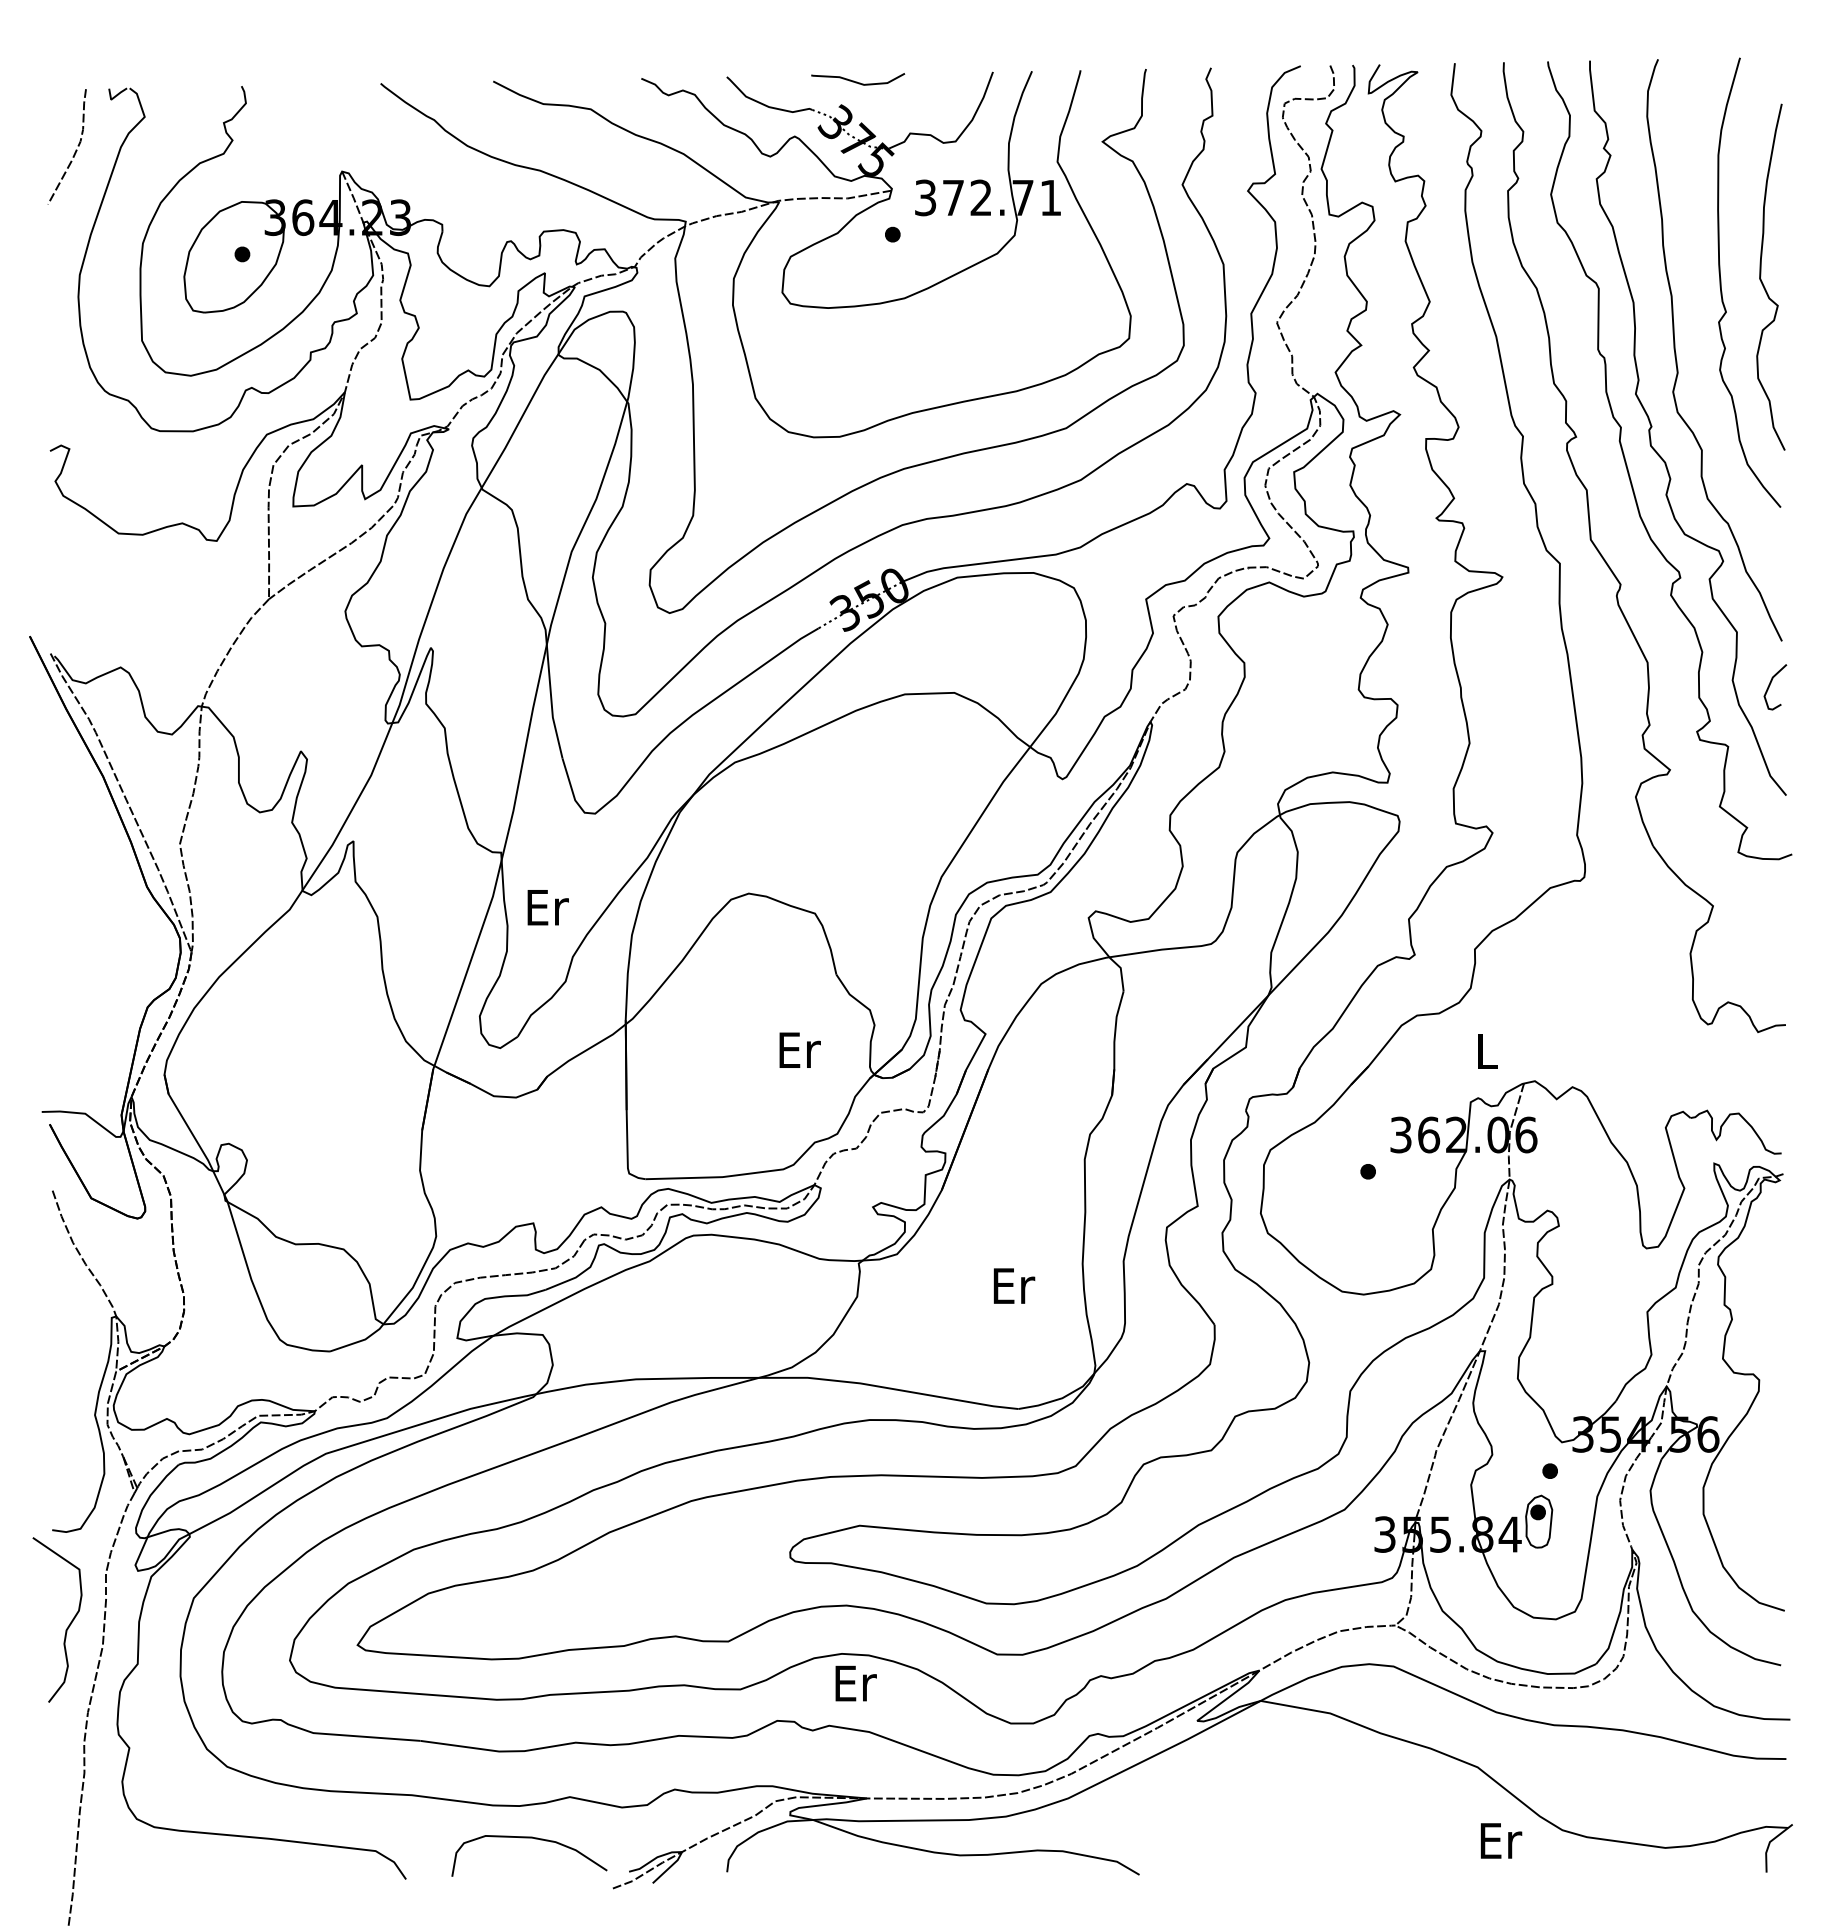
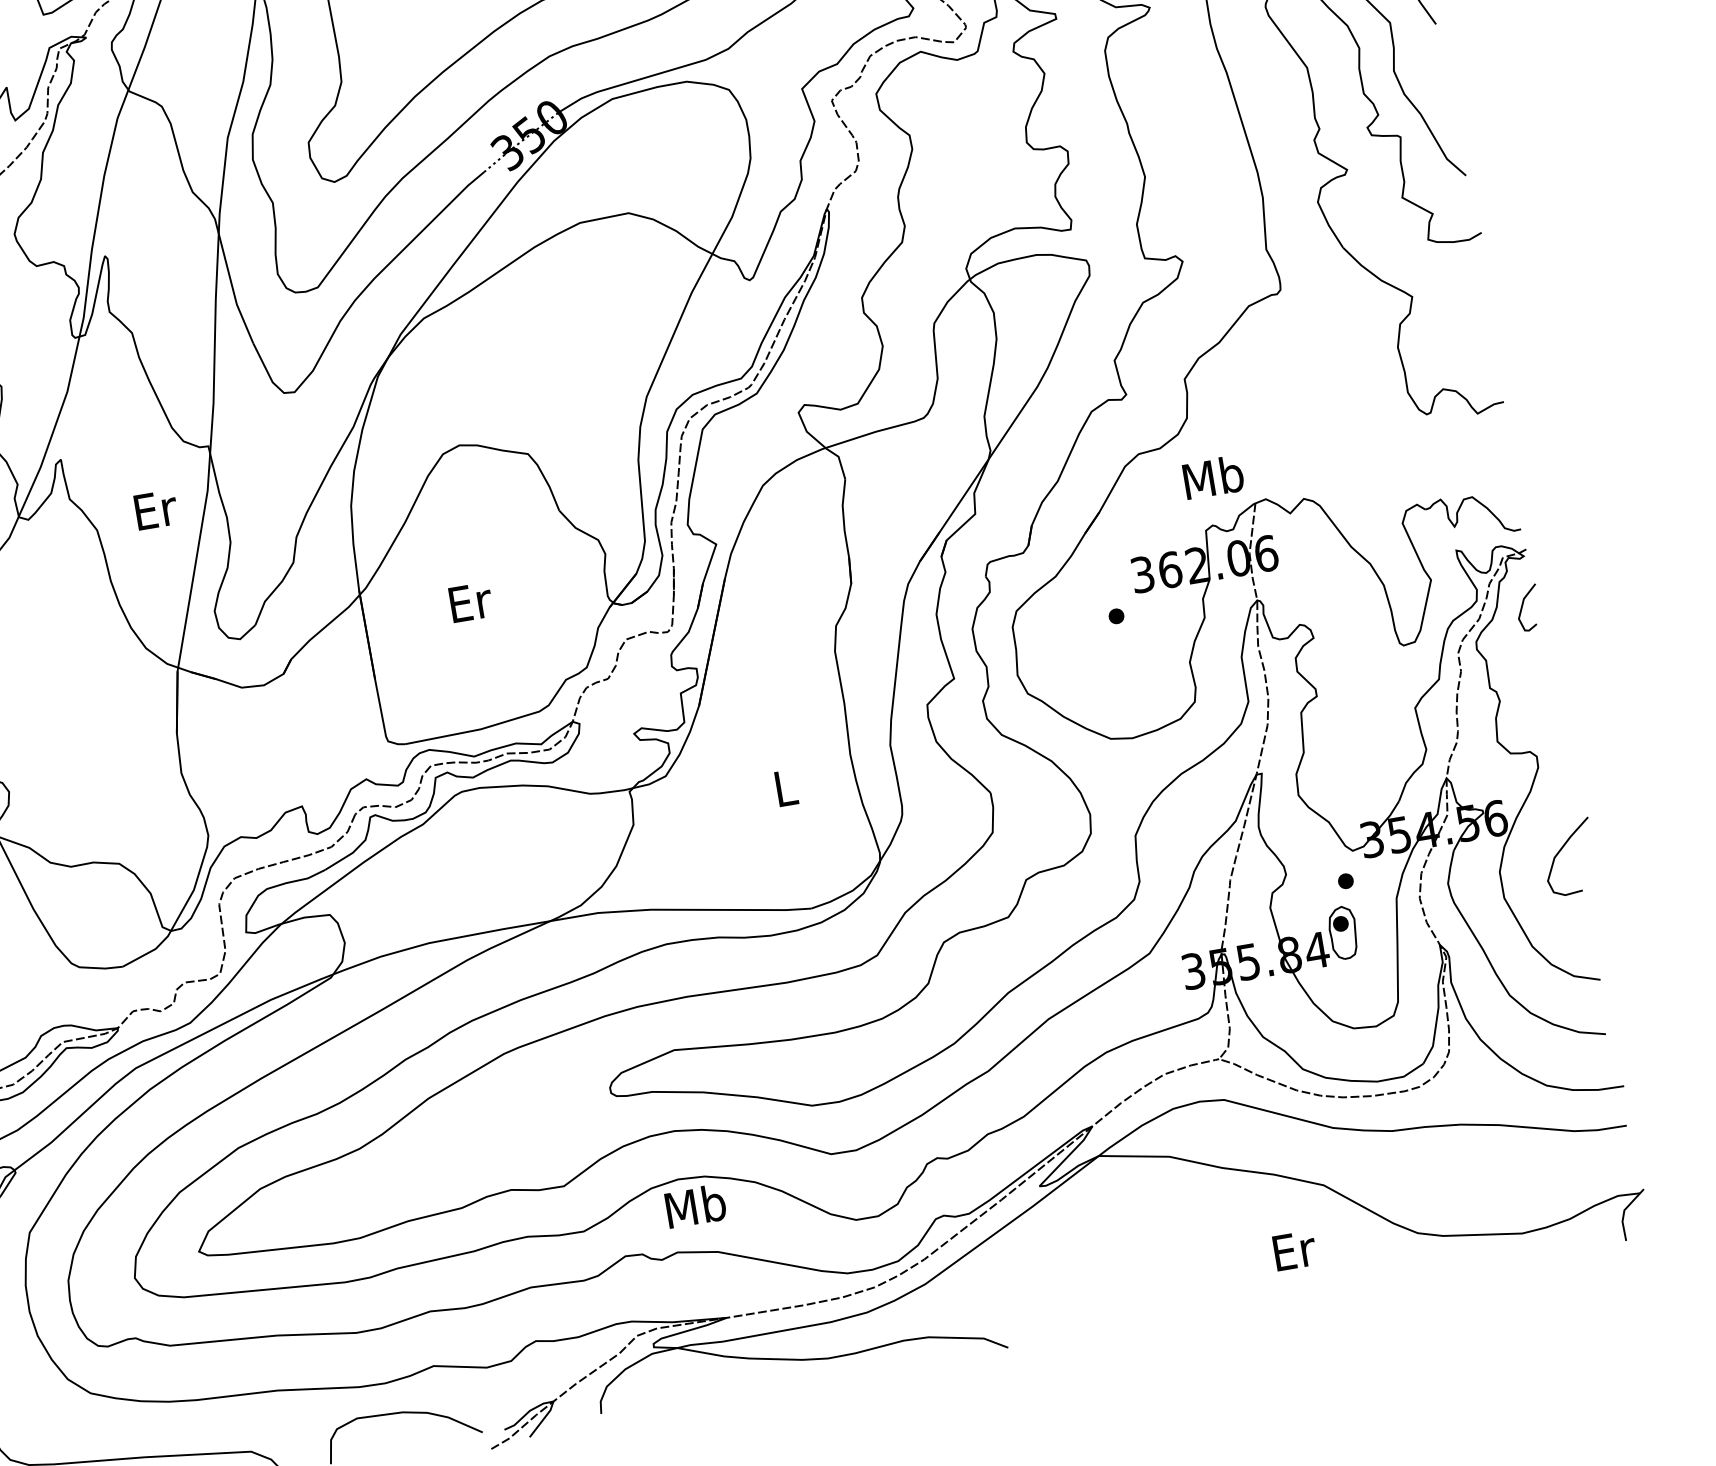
curve: (1770, 685) -> (1522, 607), moved
text: (547, 907) -> (155, 509), moved
text: (799, 1049) -> (470, 601), moved
text: (1486, 1050) -> (1212, 477), L -> Mb
text: (1014, 1285) -> (786, 787), Er -> L
curve: (1767, 1477) -> (1561, 851), added
text: (854, 1682) -> (695, 1205), Er -> Mb
text: (1501, 1840) -> (1295, 1250), moved

